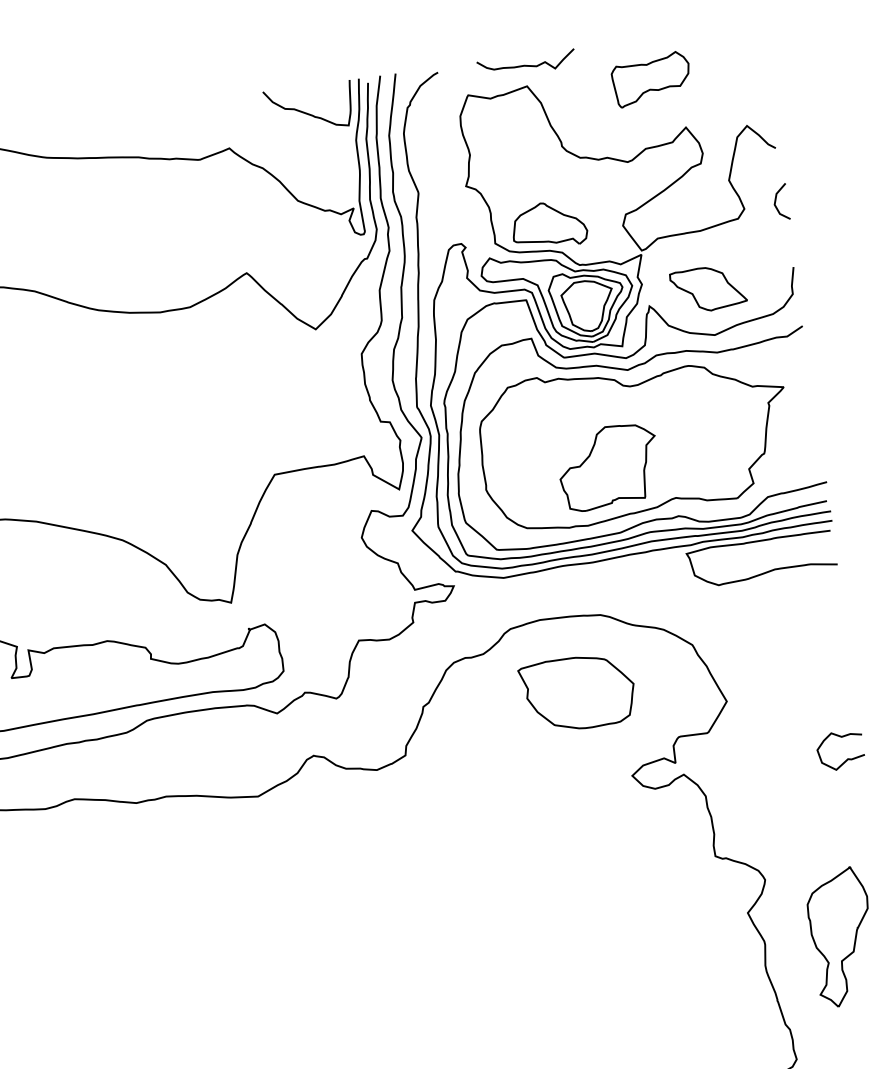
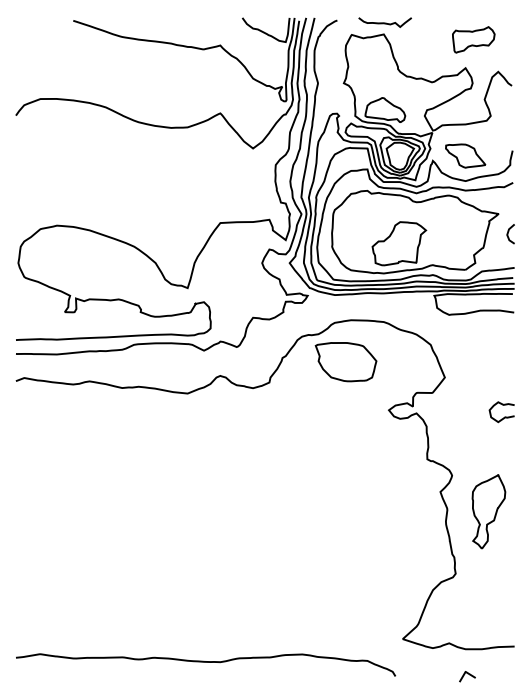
part: (650, 78) -> (473, 39), moved
line: (776, 203) -> (508, 234), moved
part: (577, 694) -> (345, 362), moved

